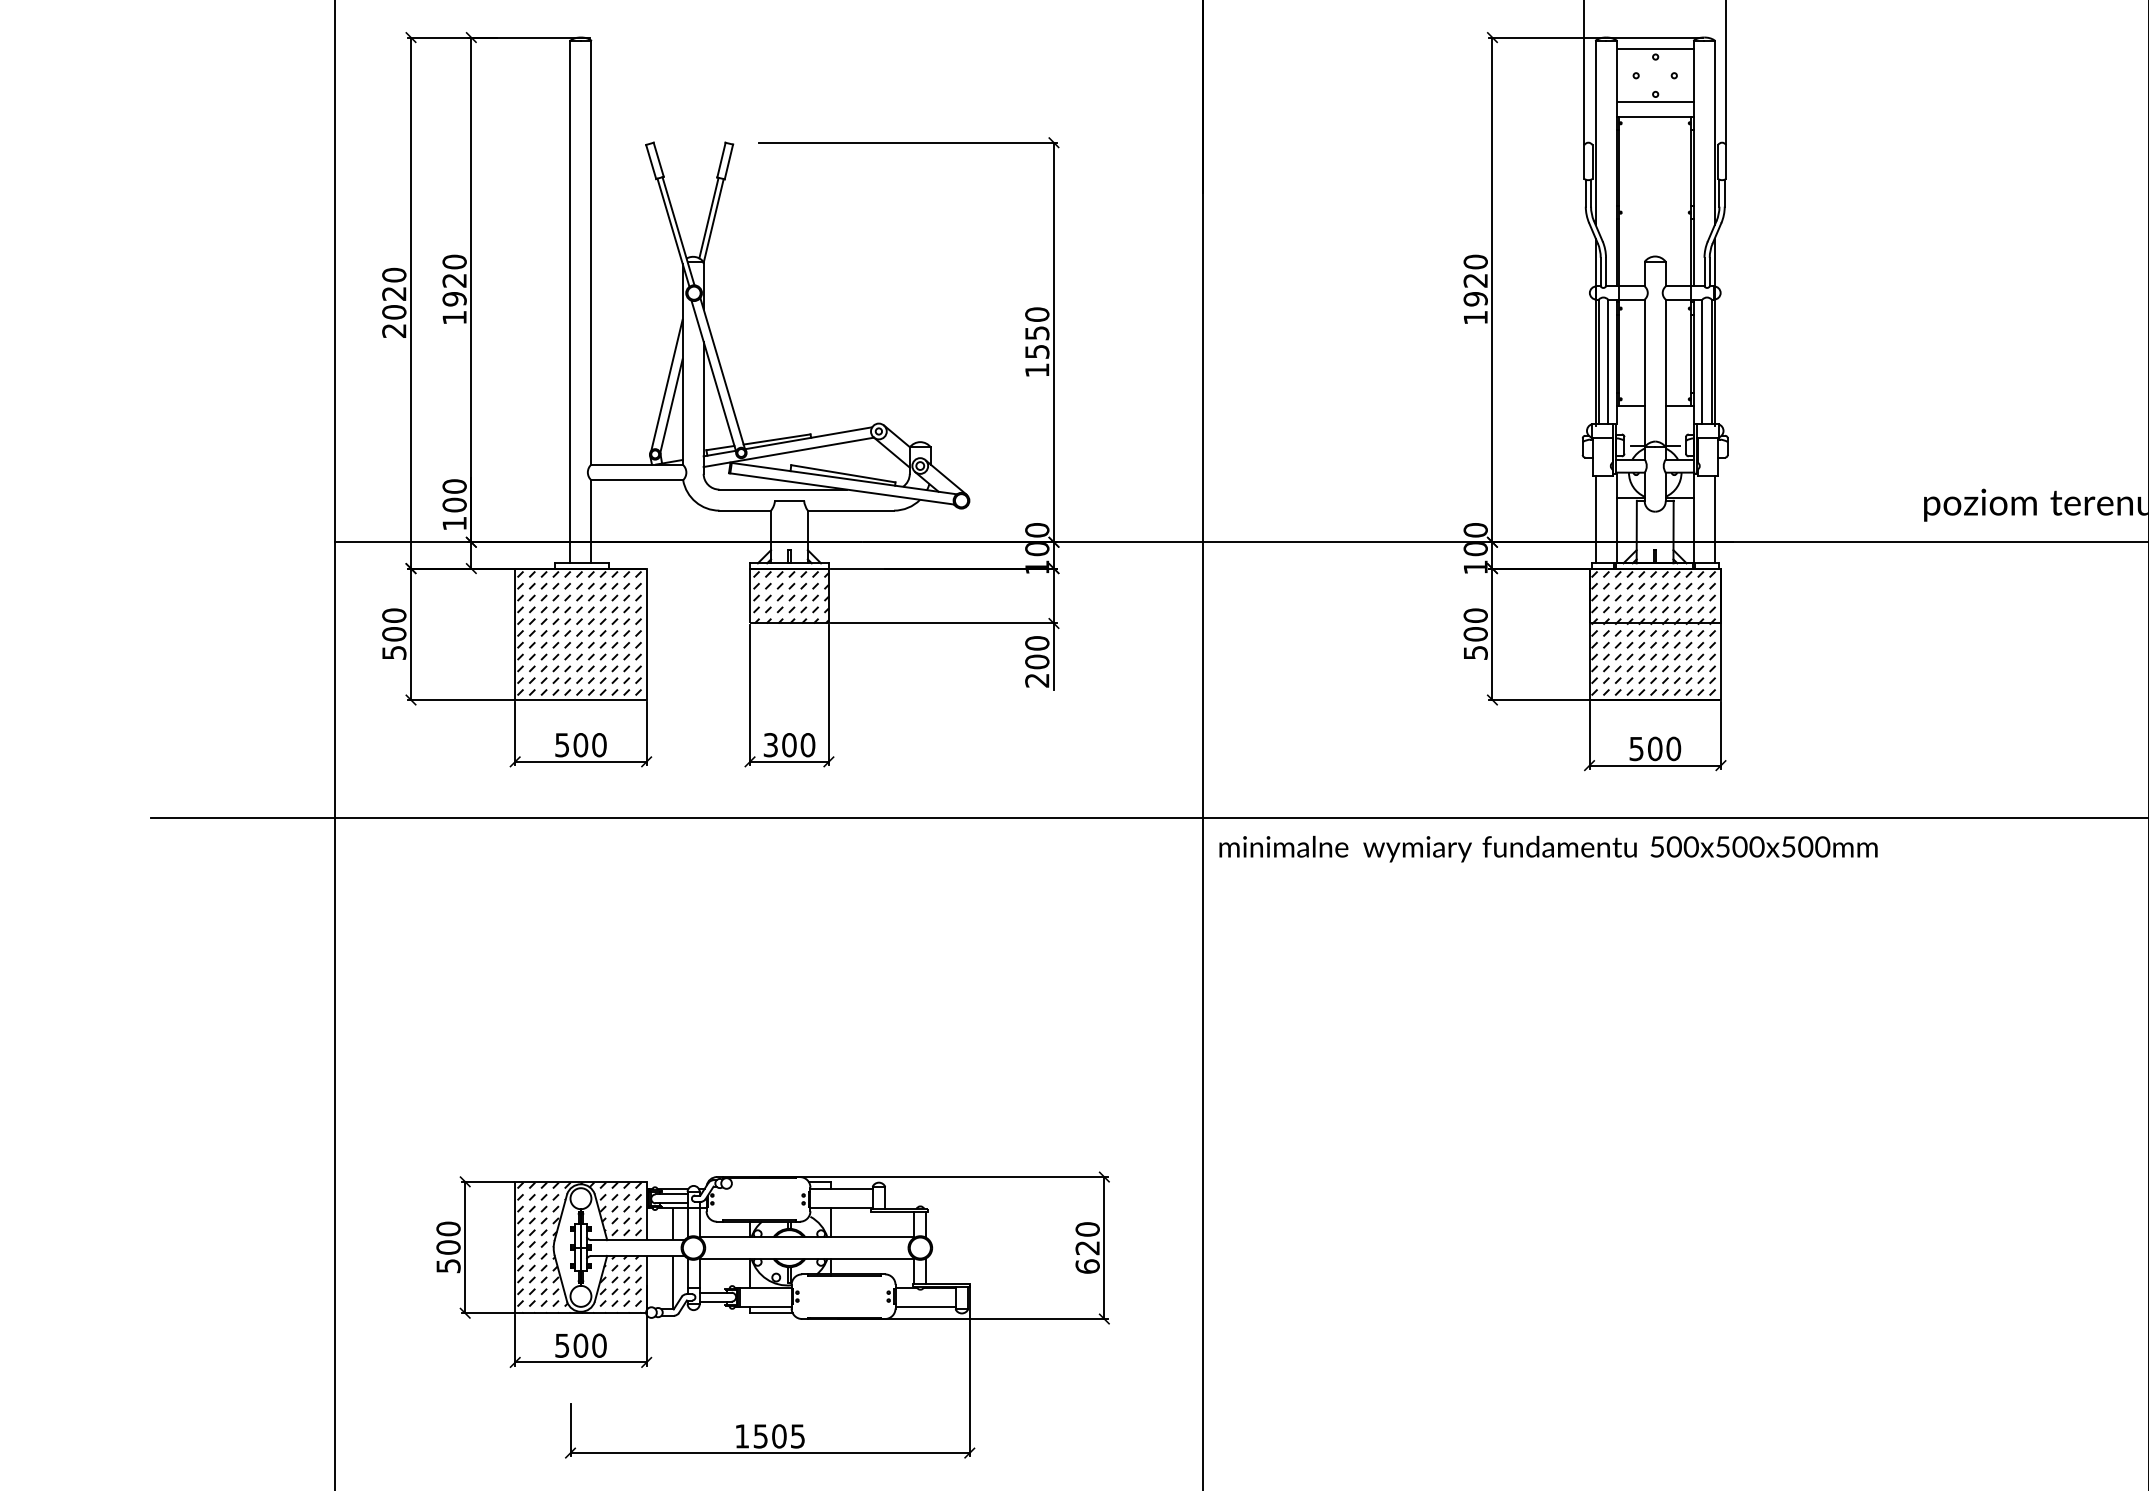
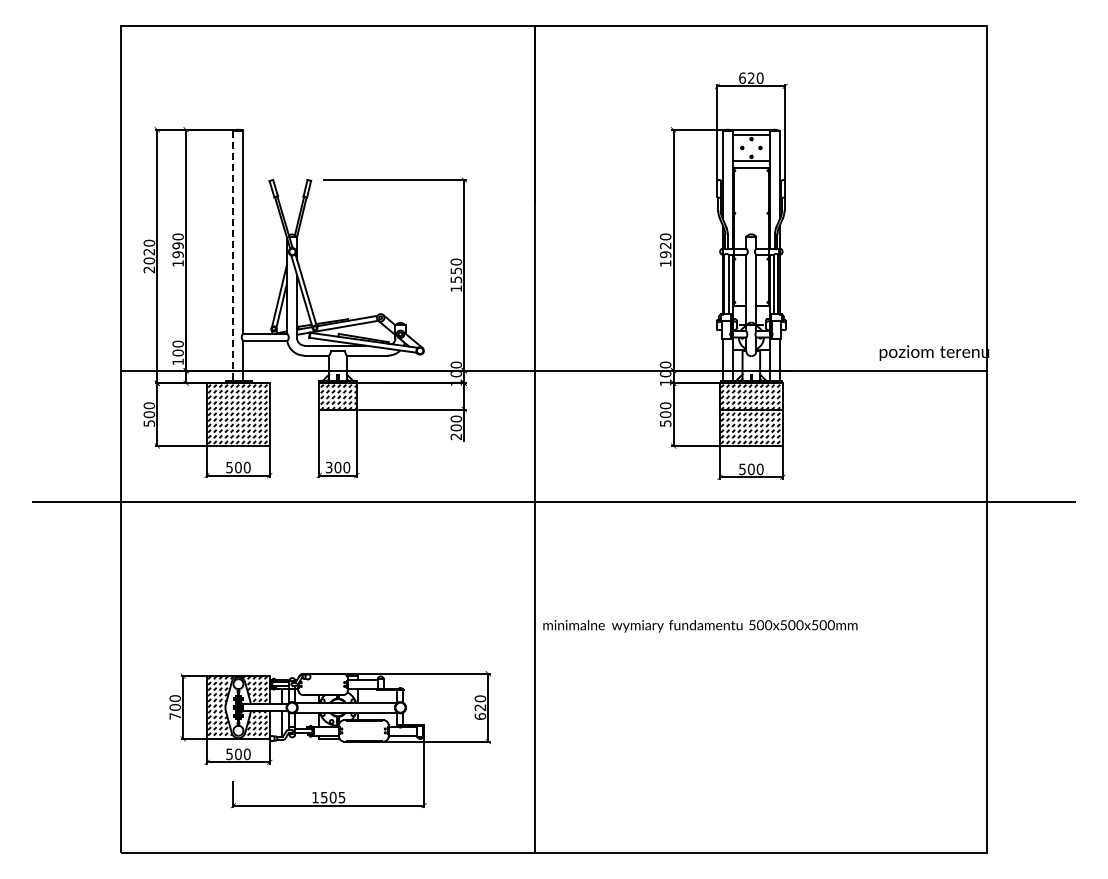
text: (453, 279) -> (177, 245), 1920 -> 1990
line: (570, 302) -> (233, 256), solid -> dashed
text: (1548, 849) -> (700, 626), moved
text: (446, 1266) -> (174, 716), 500 -> 700

